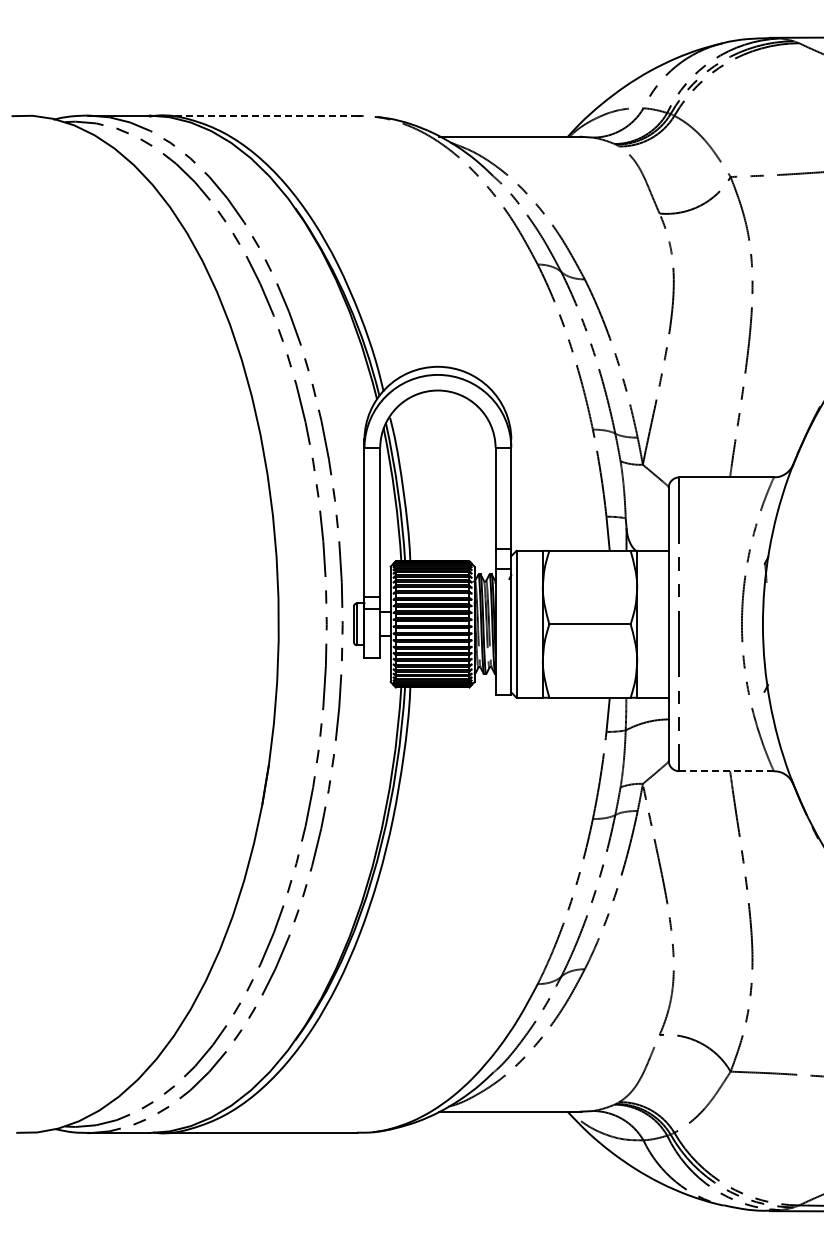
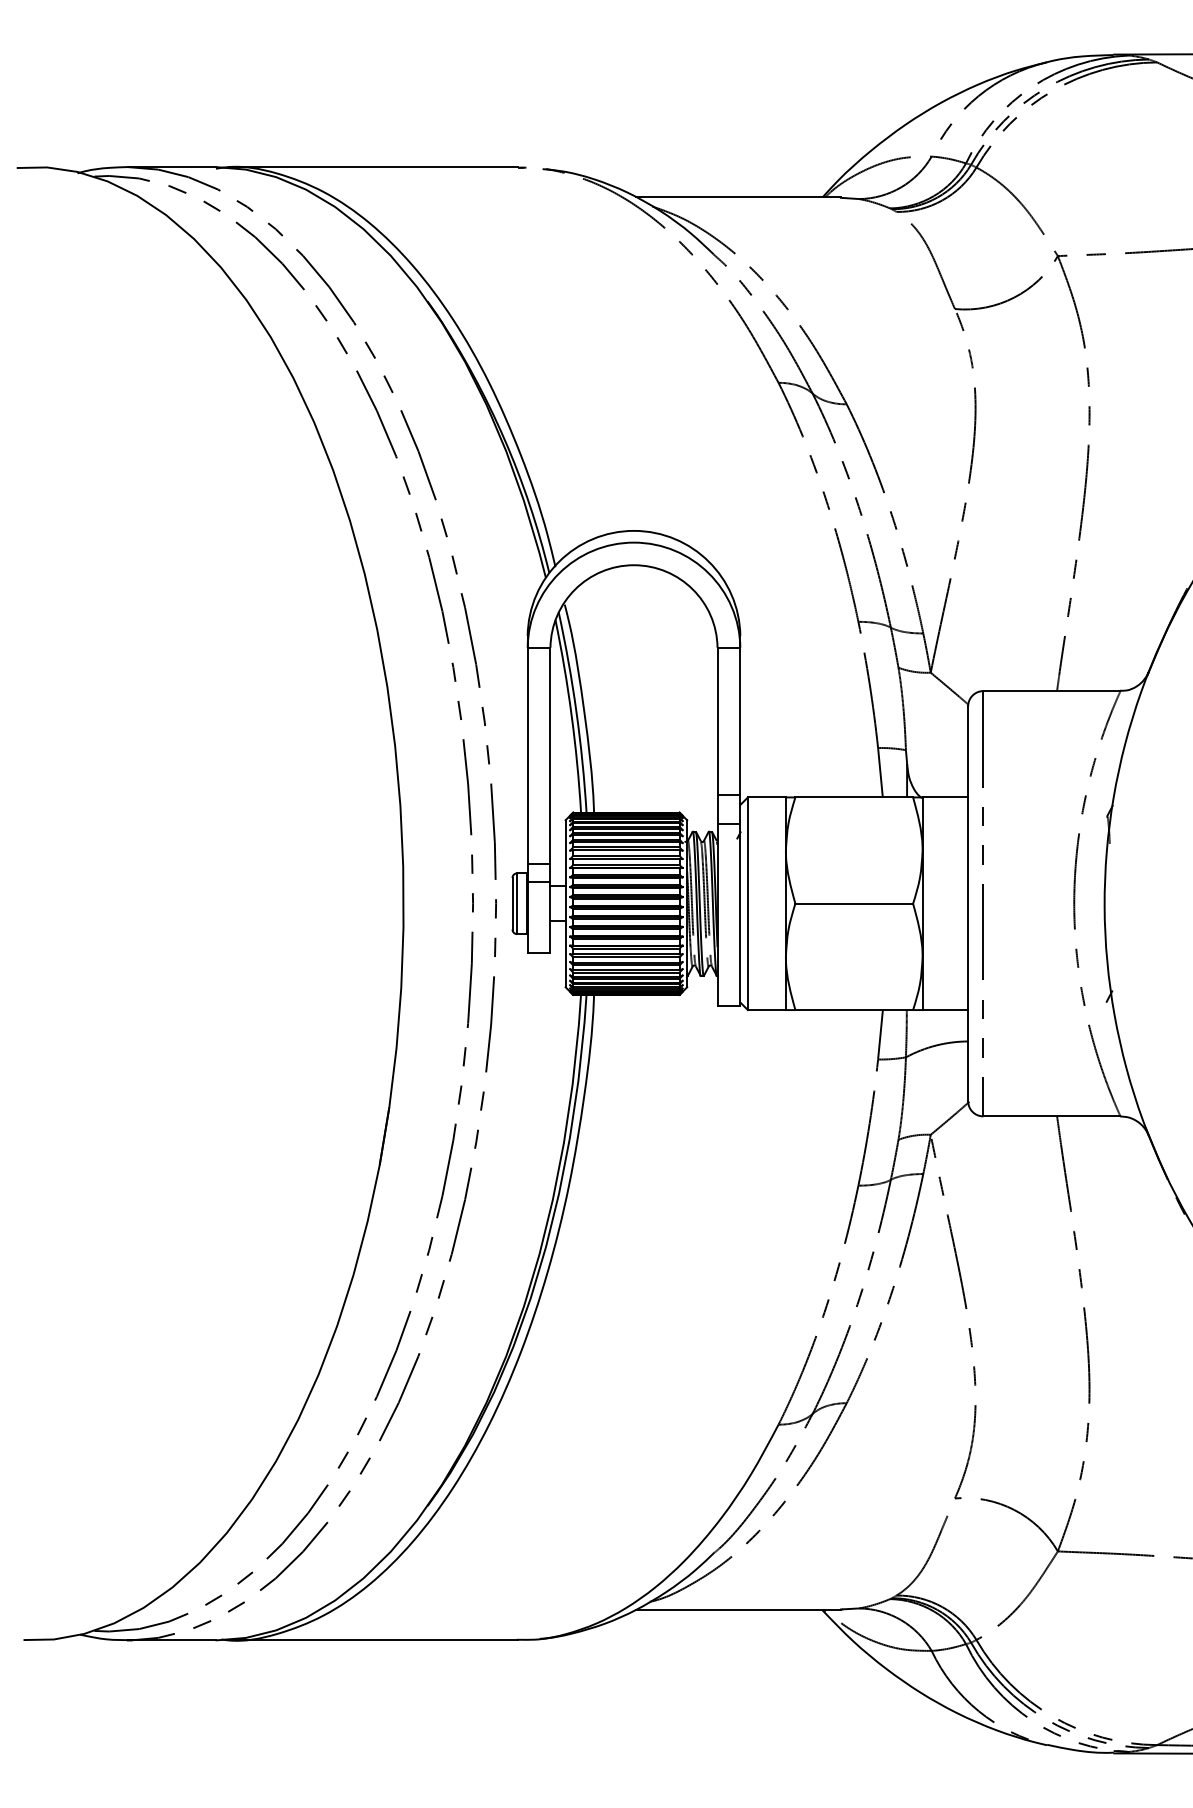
line: (257, 115) -> (372, 167), dashed -> solid
line: (726, 771) -> (1051, 1116), dashed -> solid

